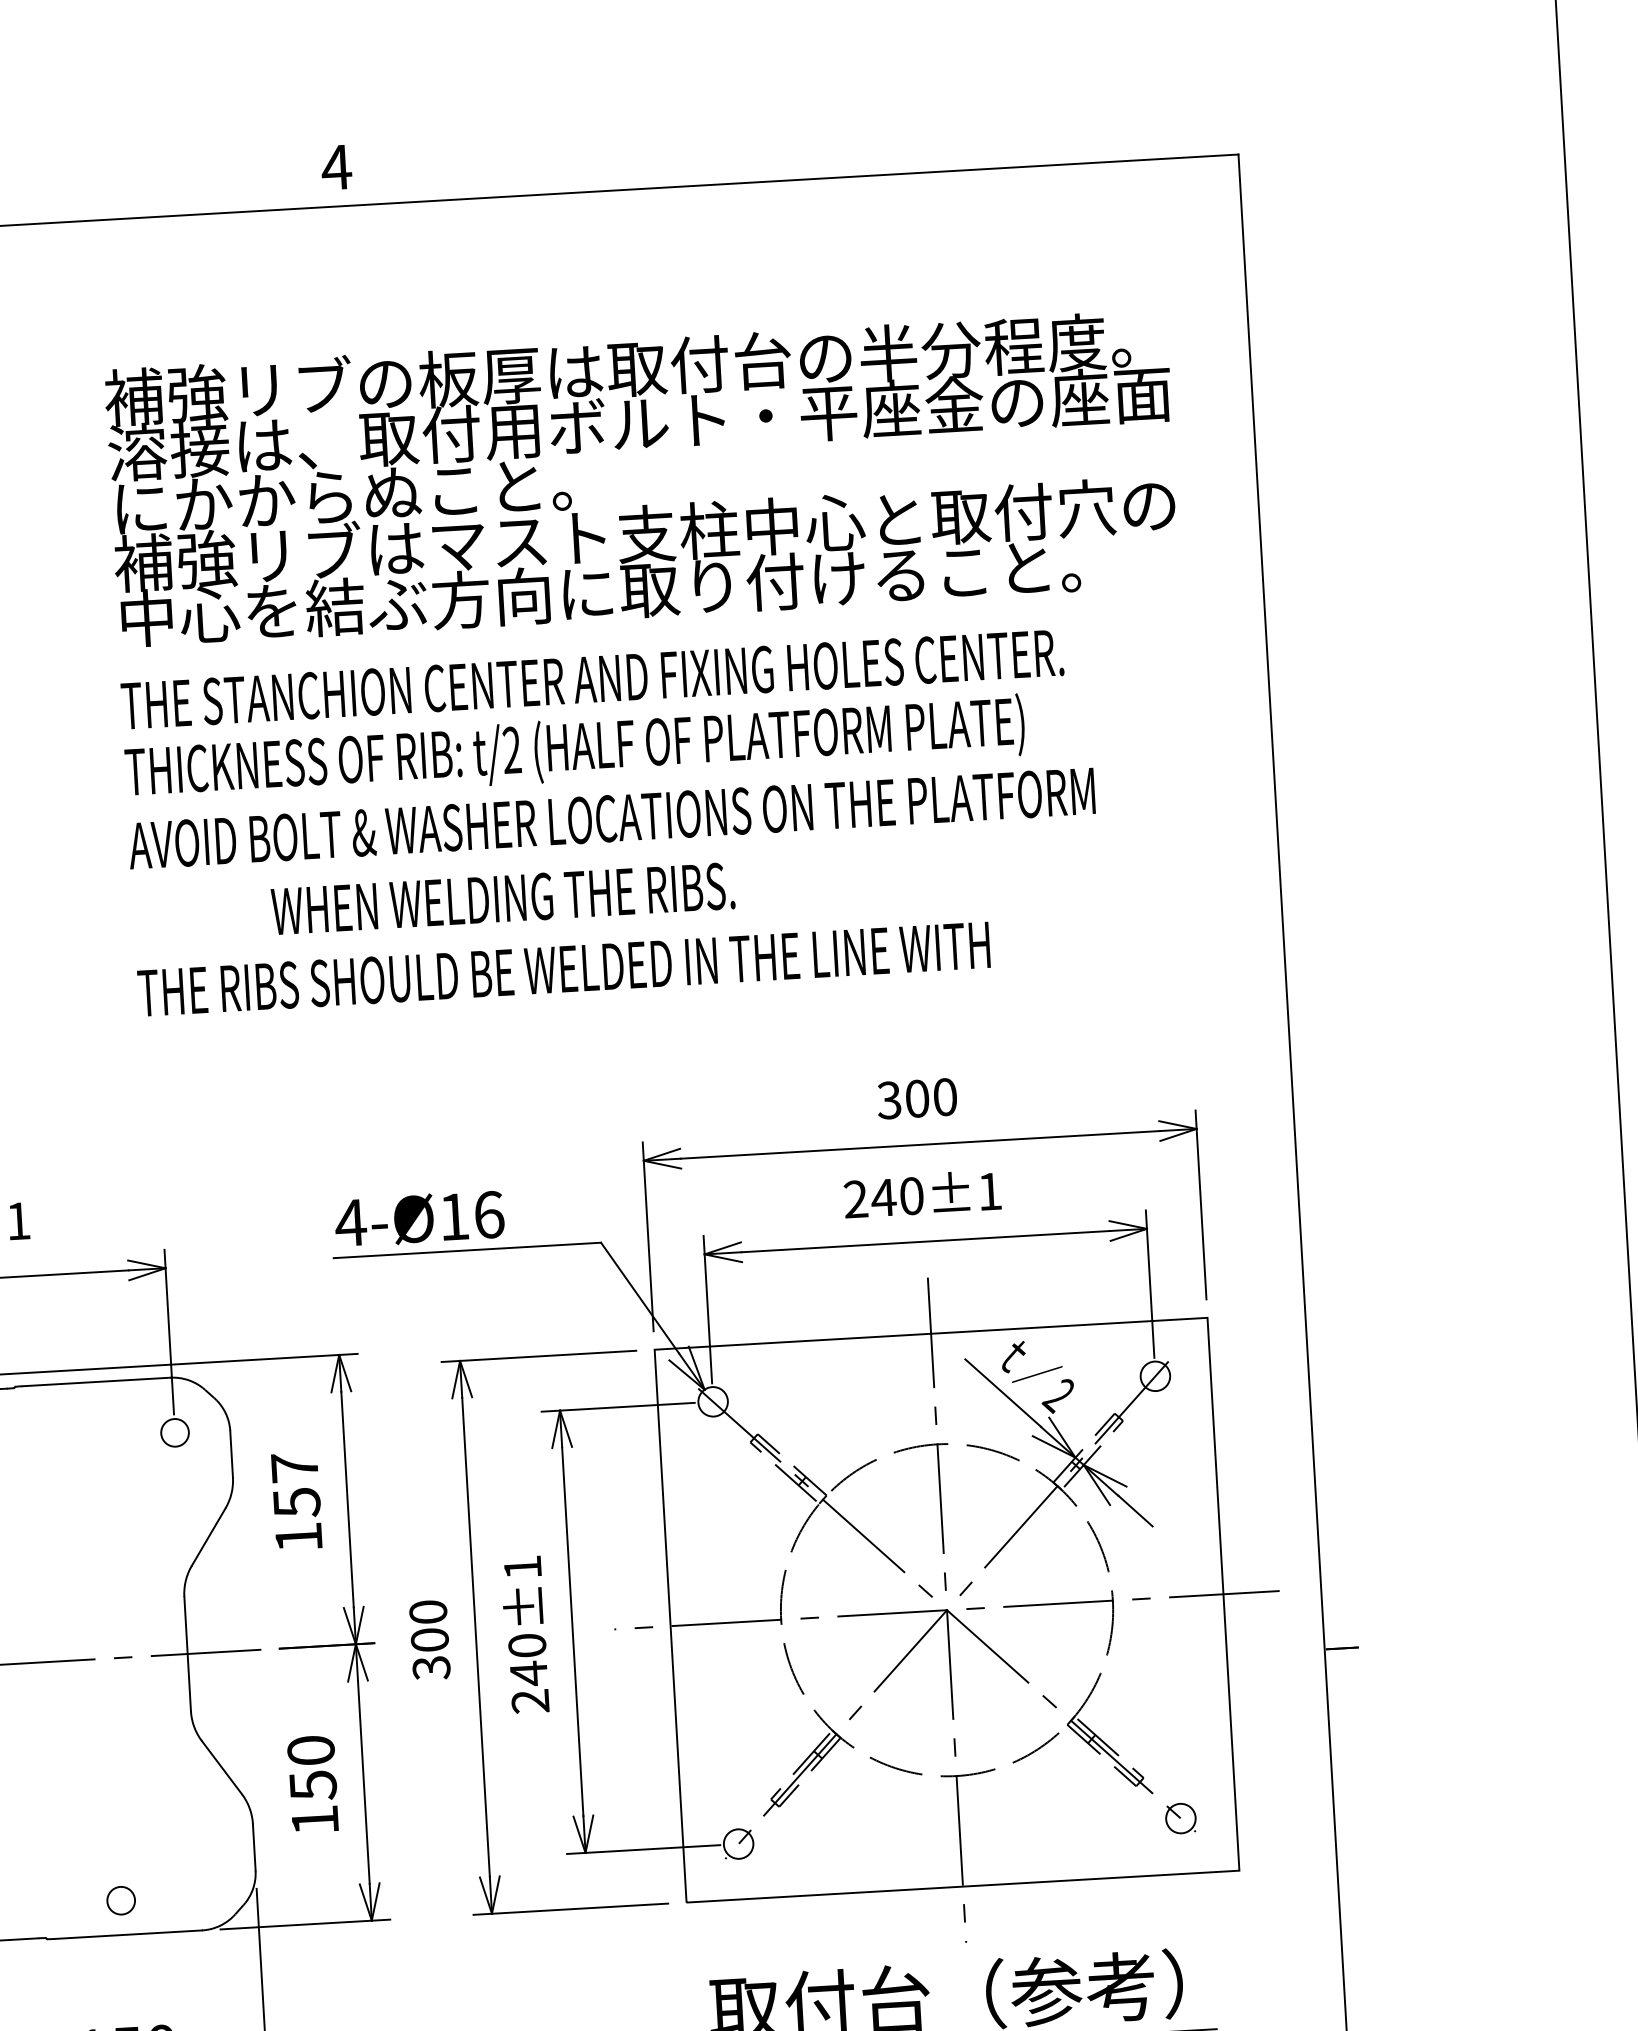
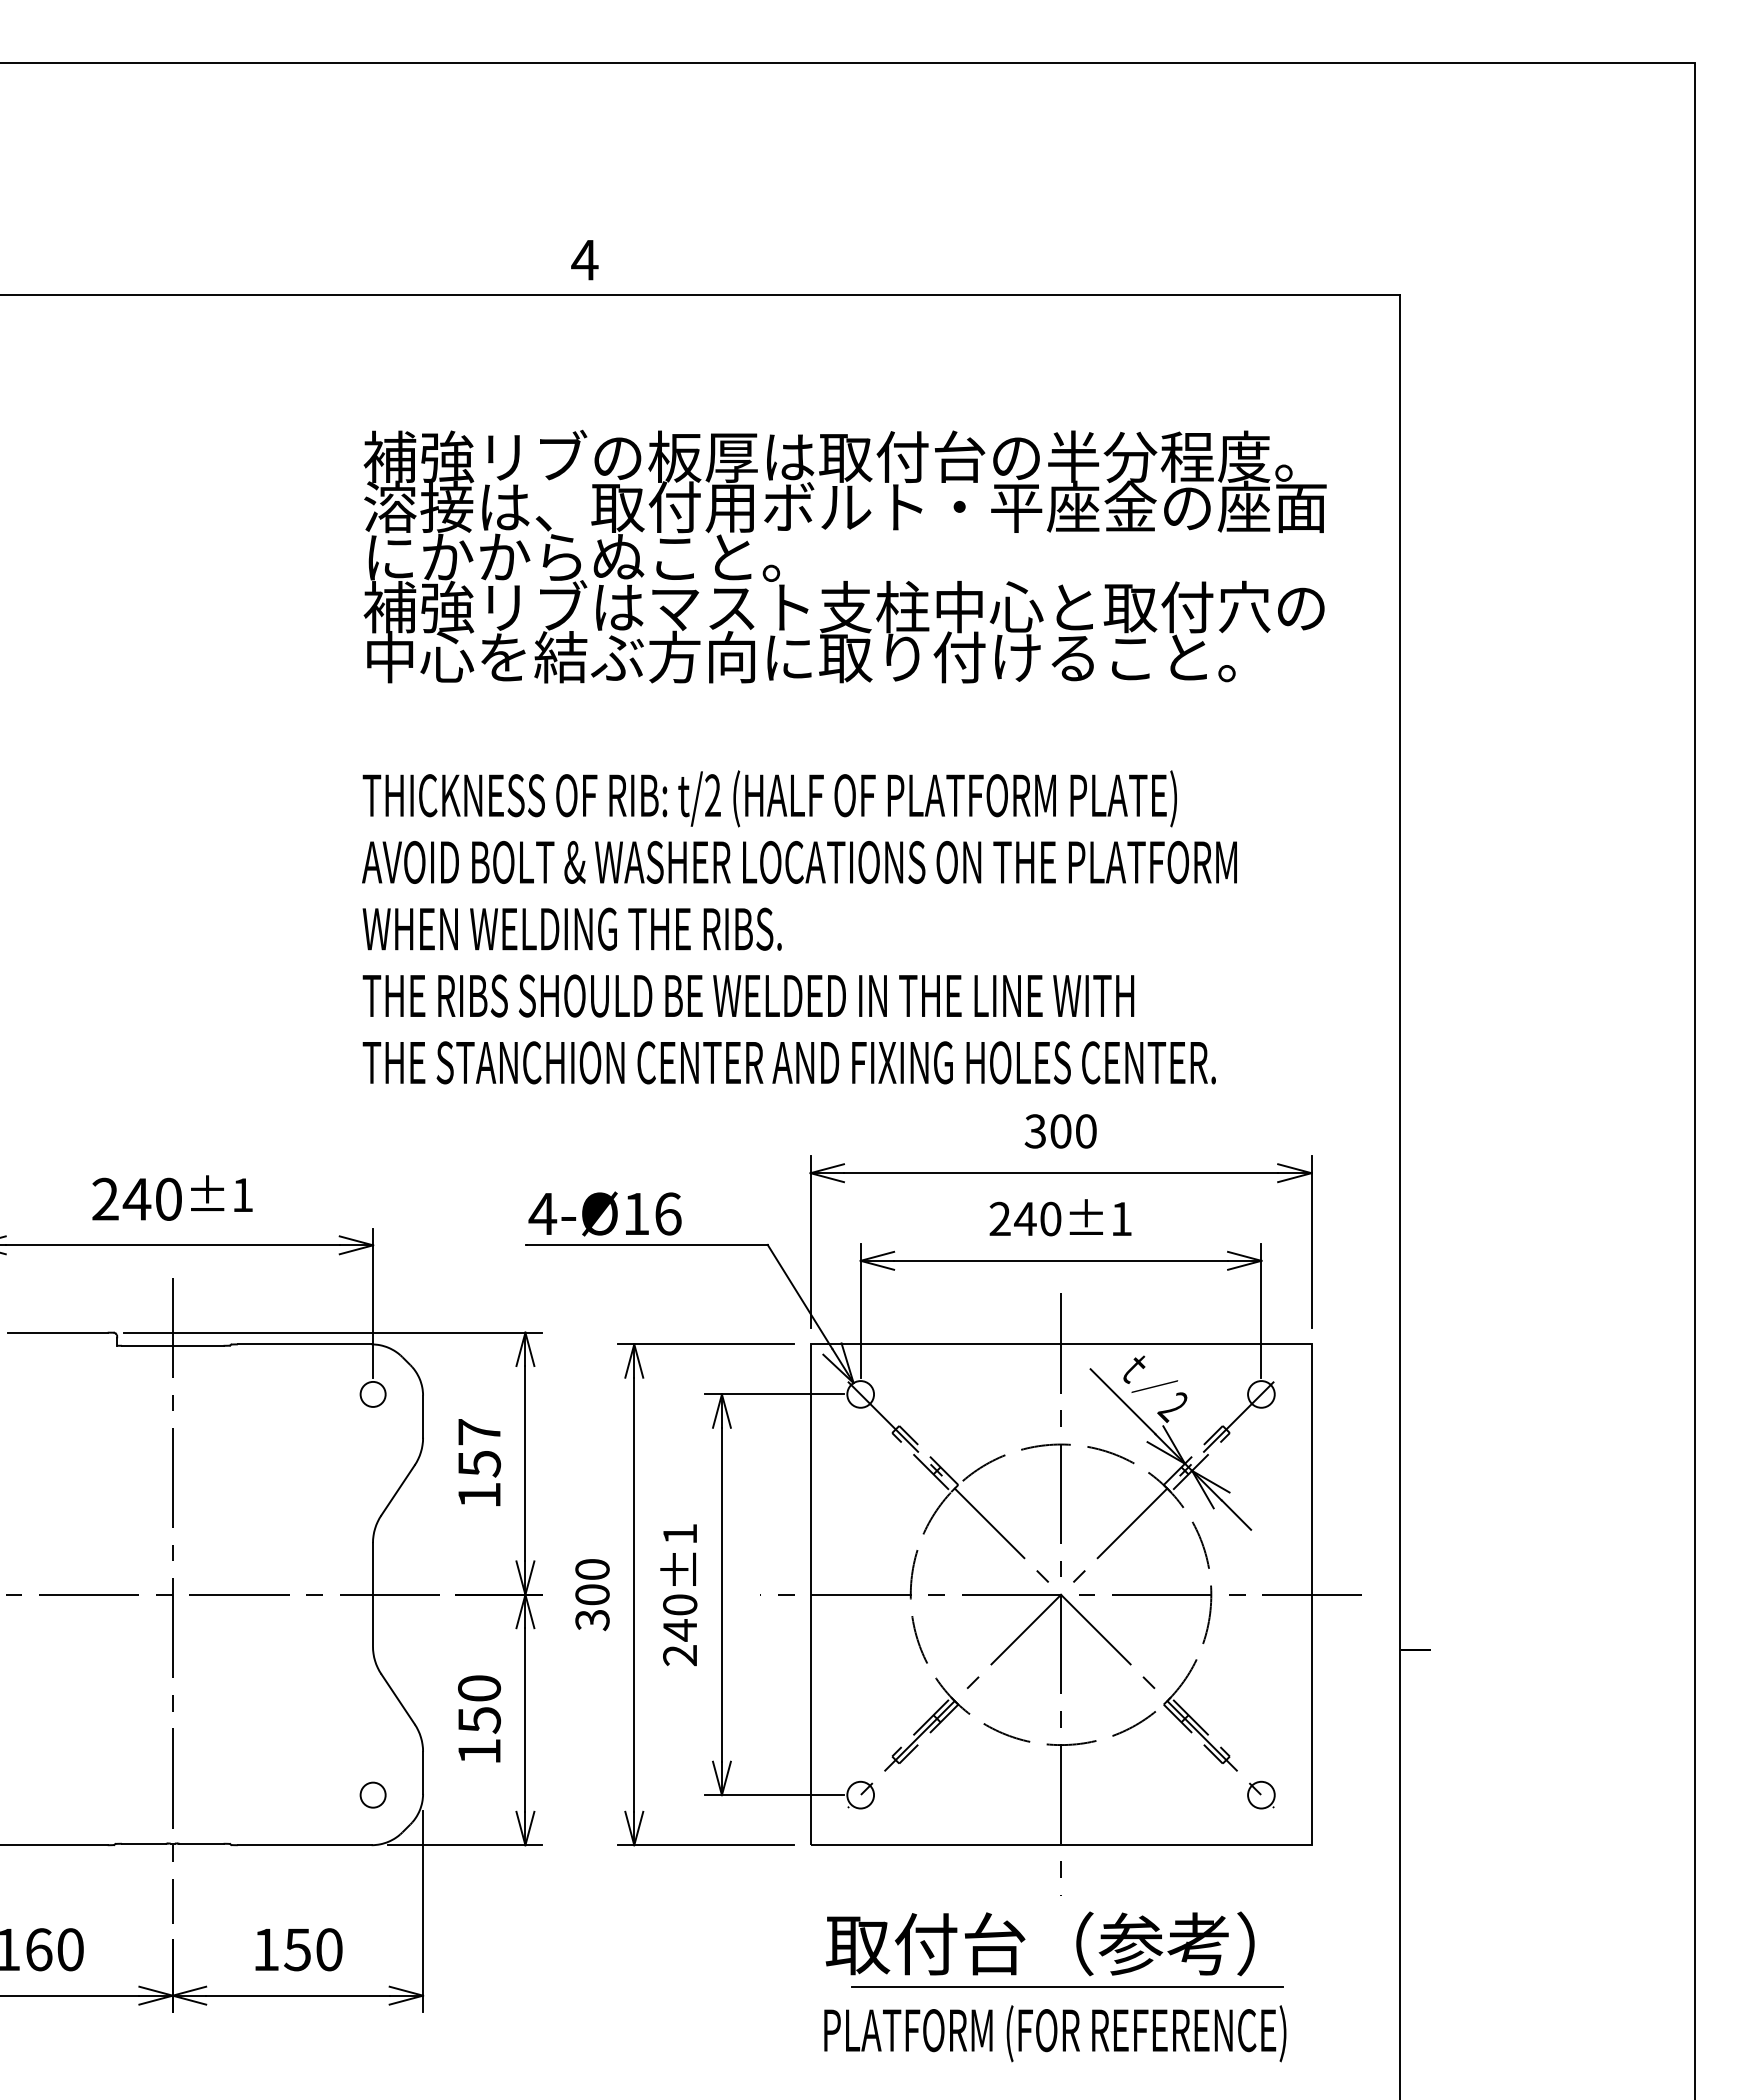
text: (591, 679) -> (788, 1062), moved
text: (502, 898) -> (571, 928), moved
circle: (120, 1900) -> (372, 1794), moved

